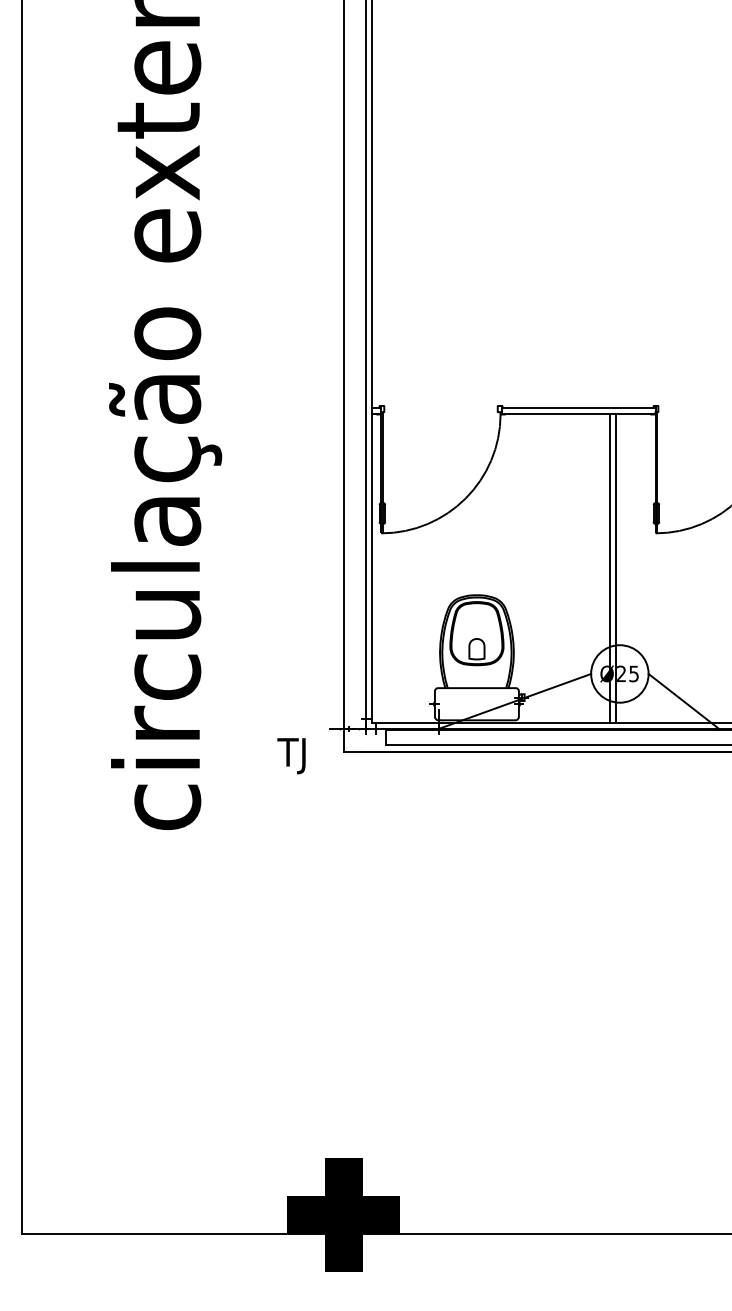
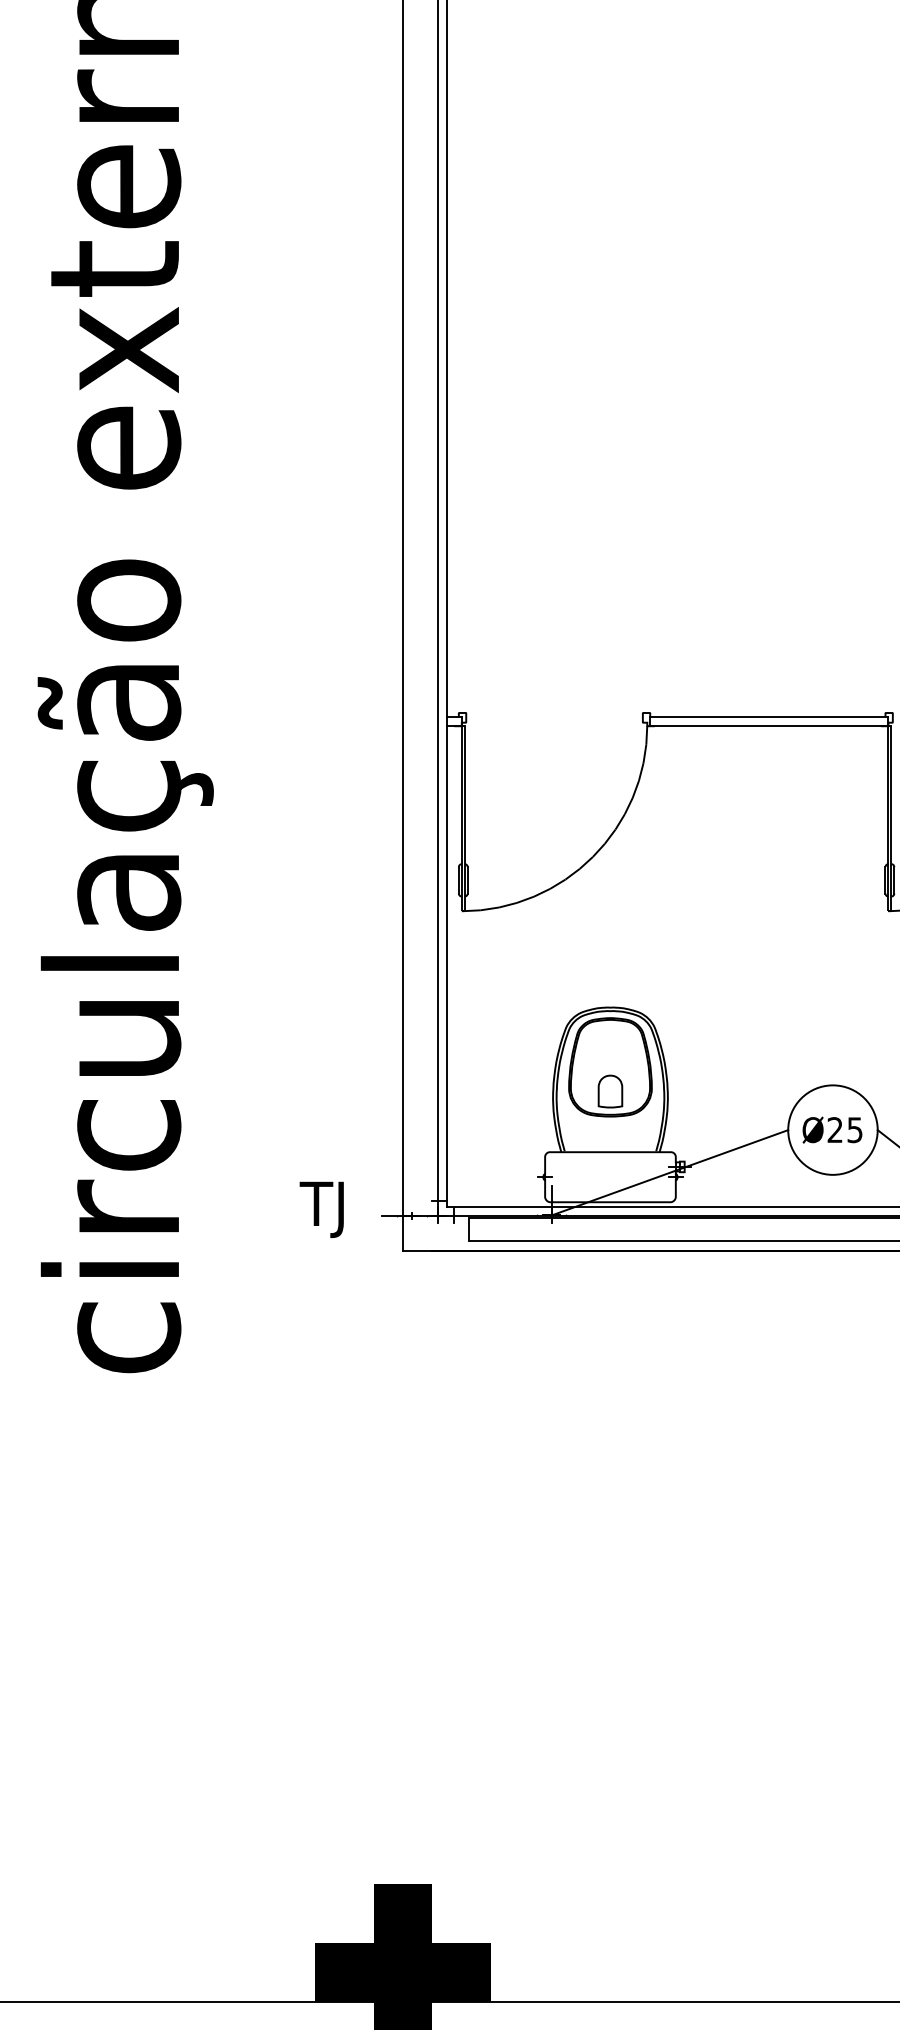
line: (610, 568) -> (818, 965), removed
line: (615, 568) -> (826, 965), removed
text: (291, 756) -> (321, 1210), moved

